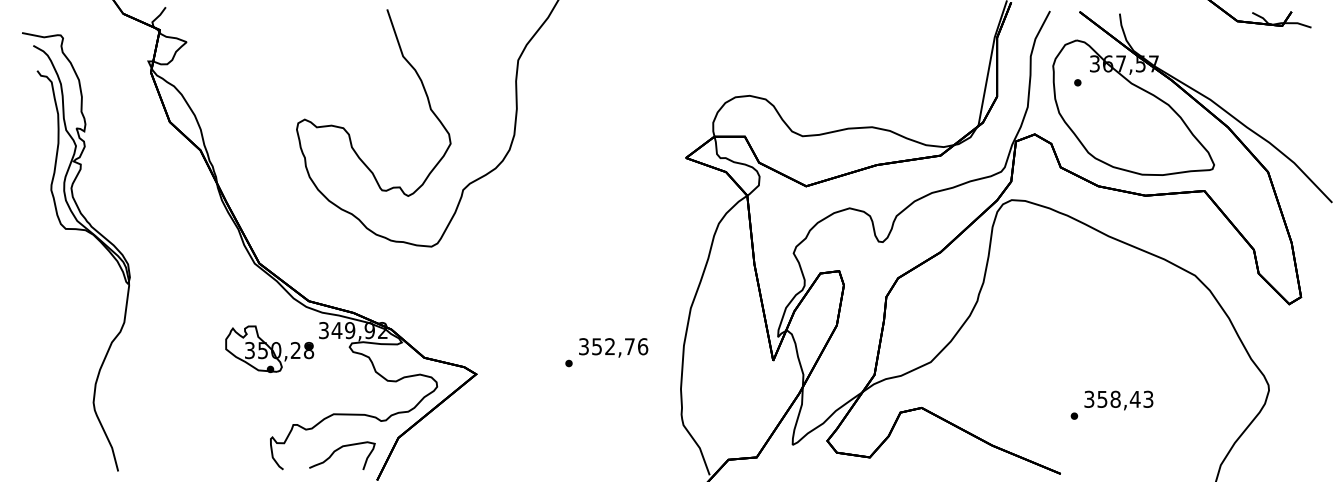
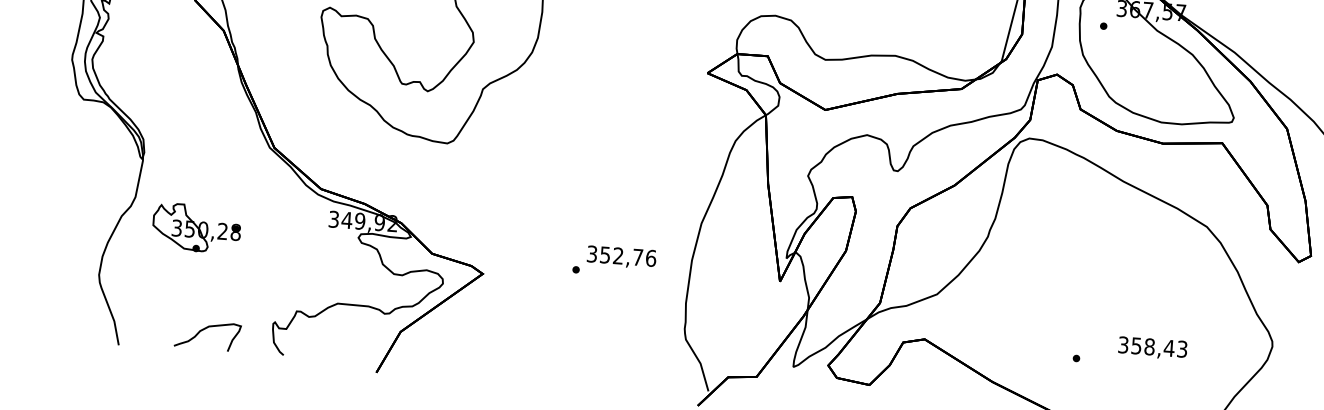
part: (269, 349) -> (196, 228), moved
text: (1118, 400) -> (1152, 348), moved
curve: (338, 450) -> (204, 330), moved

